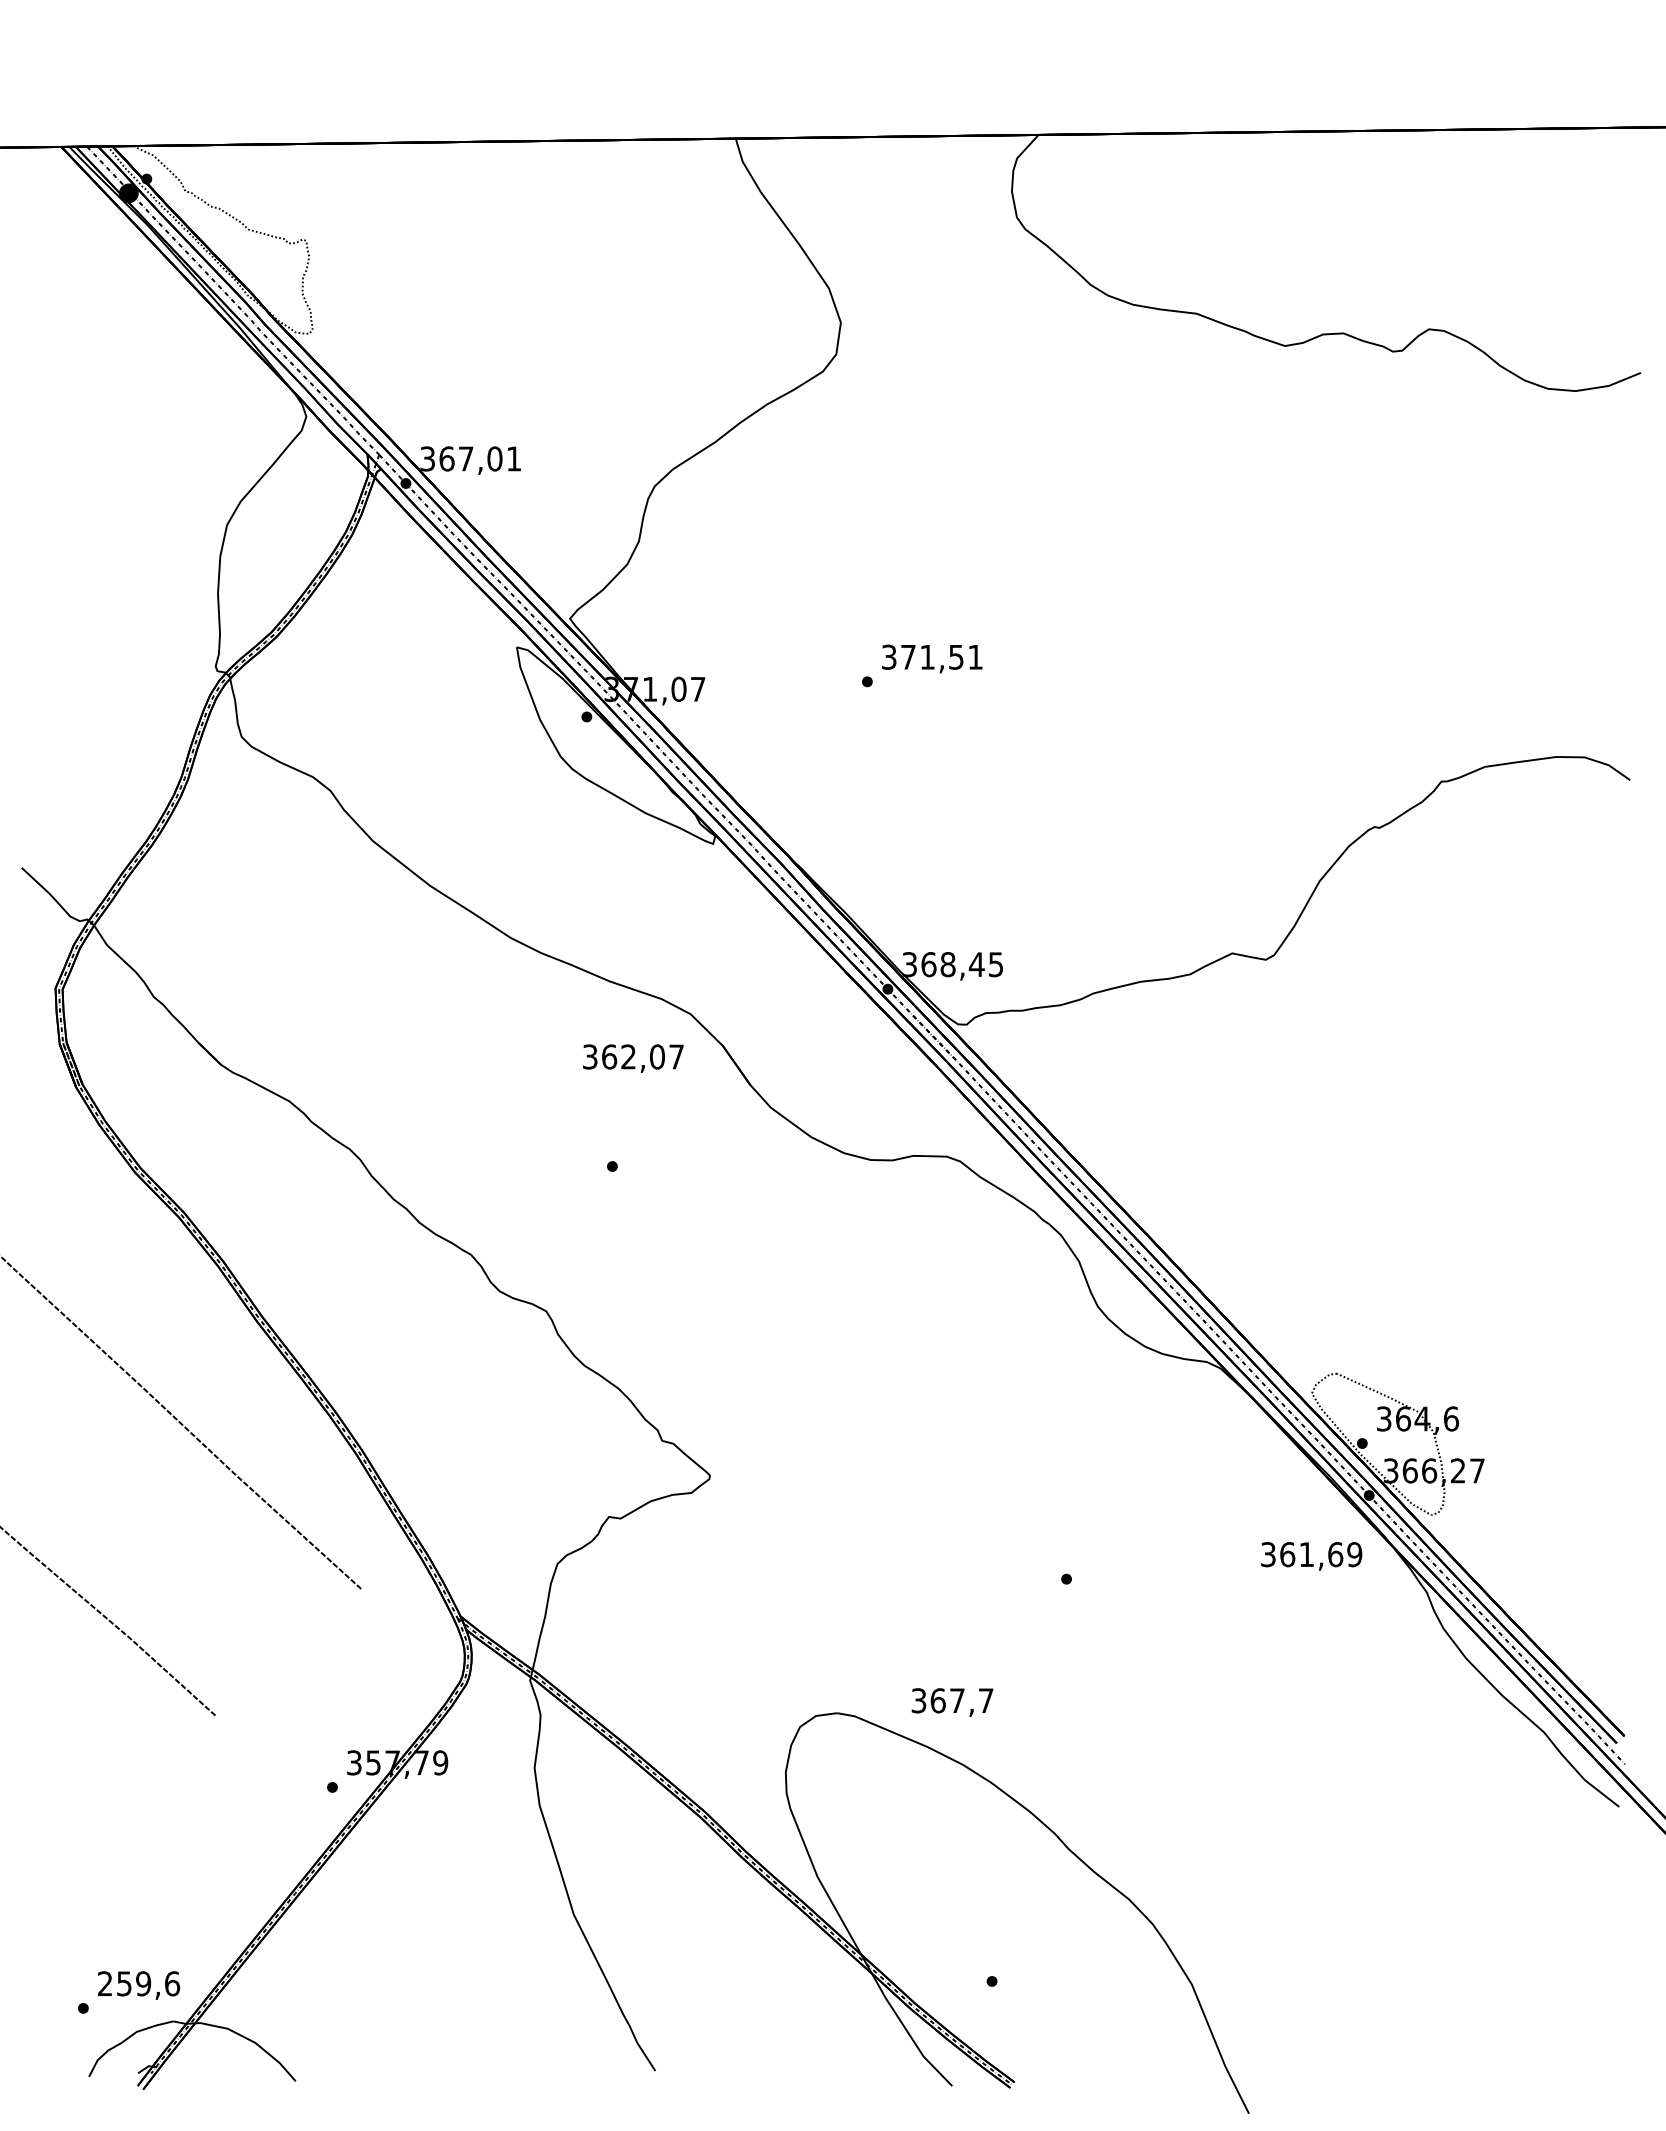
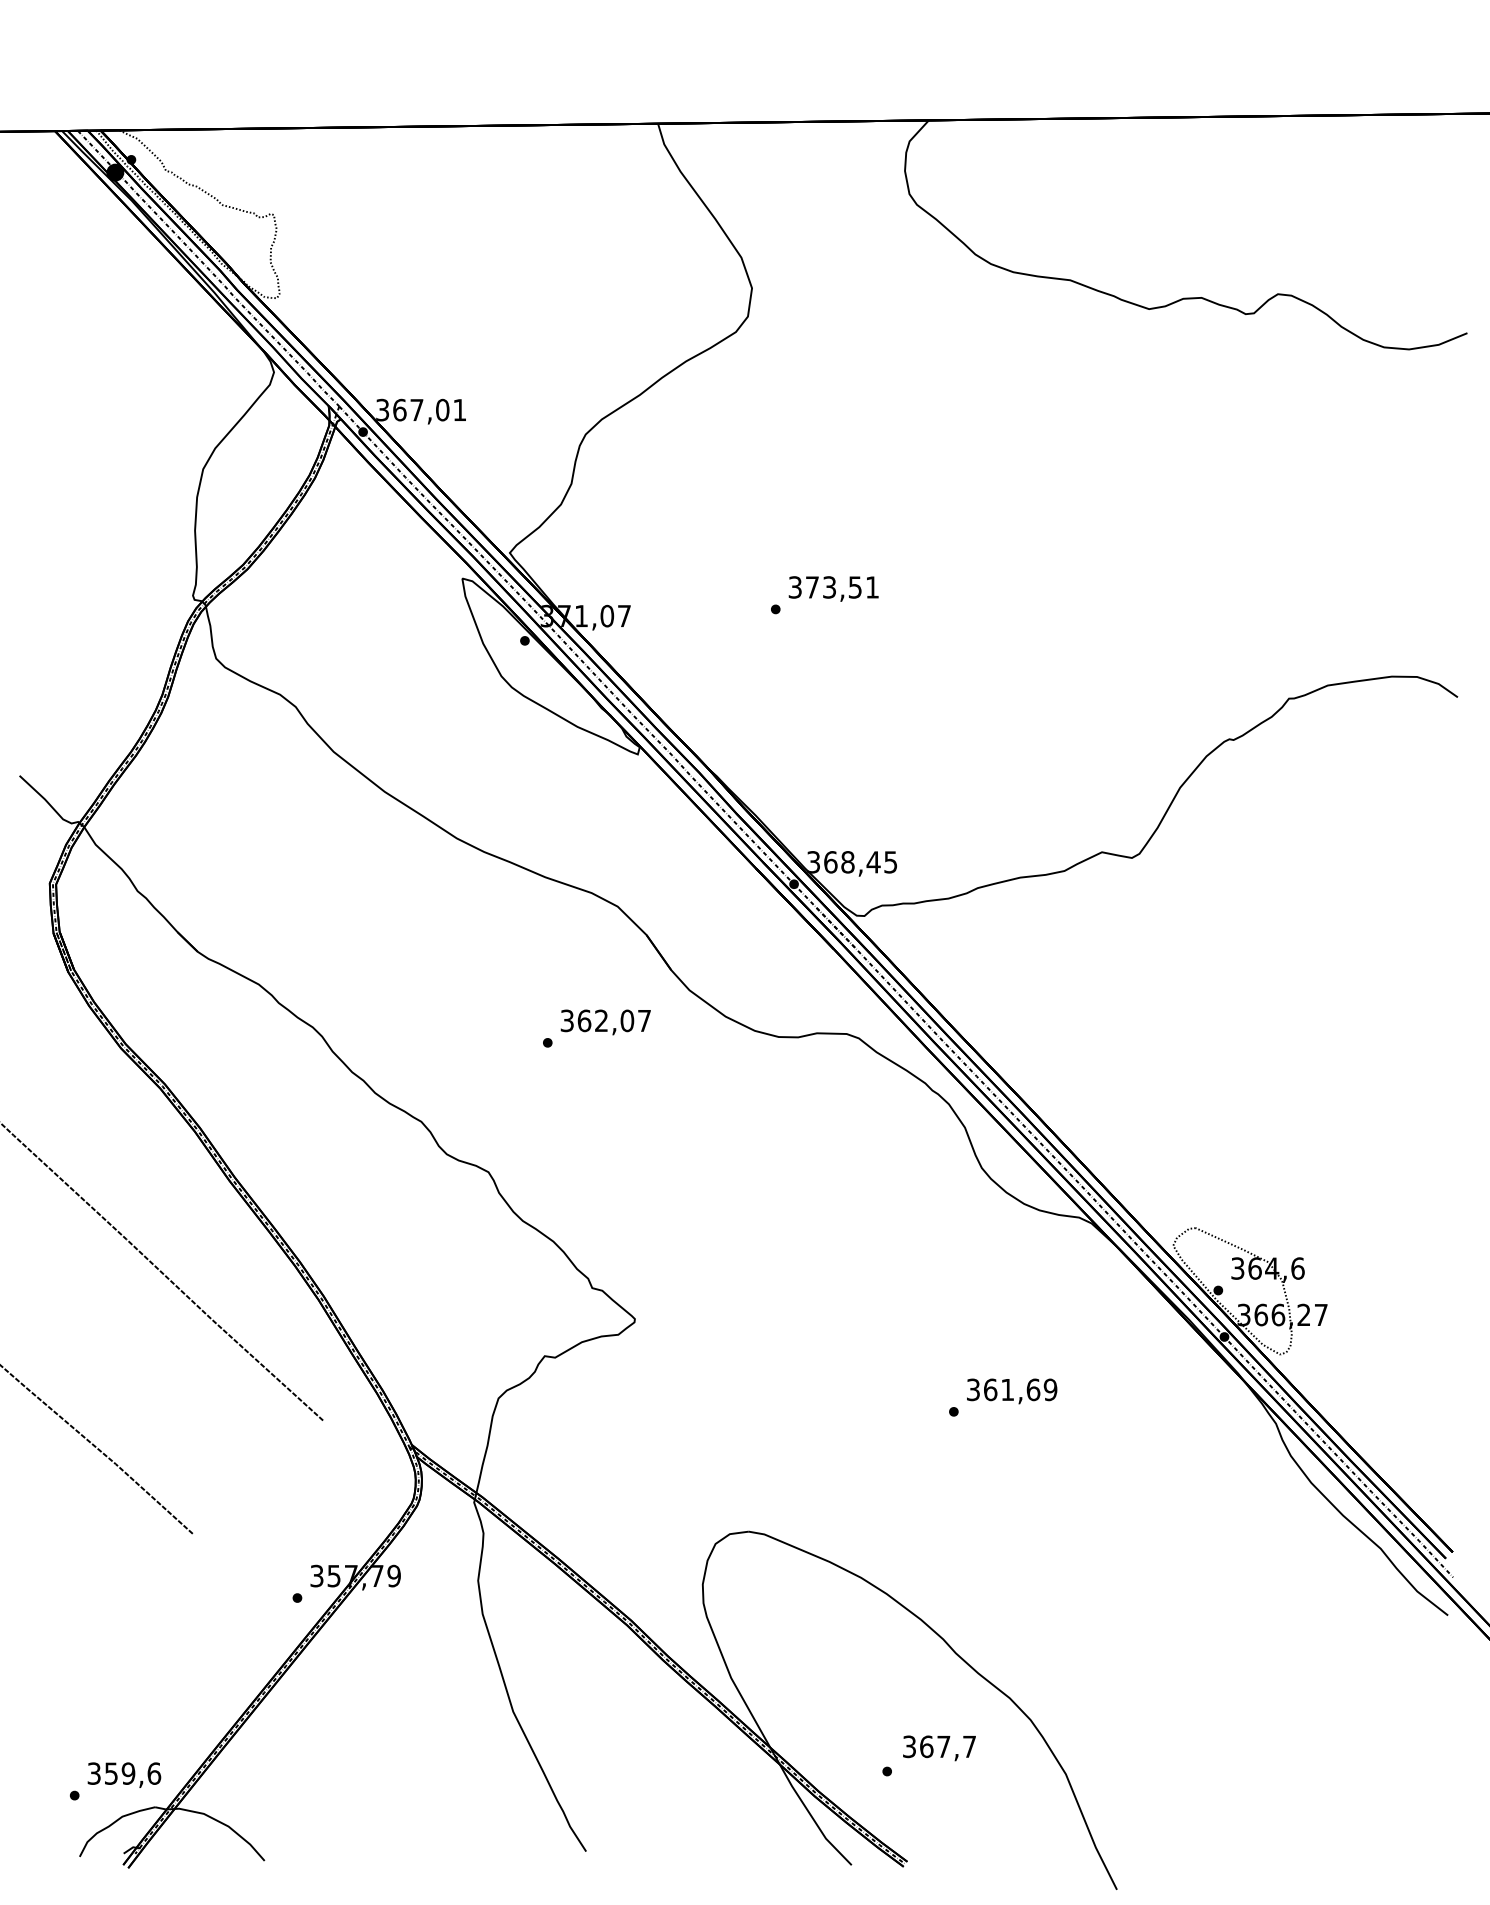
text: (927, 656) -> (829, 586), 371,51 -> 373,51
text: (633, 1058) -> (605, 1022), moved
text: (1311, 1556) -> (1011, 1391), moved
text: (952, 1702) -> (939, 1748), moved
text: (105, 1983) -> (94, 1773), 259,6 -> 359,6

